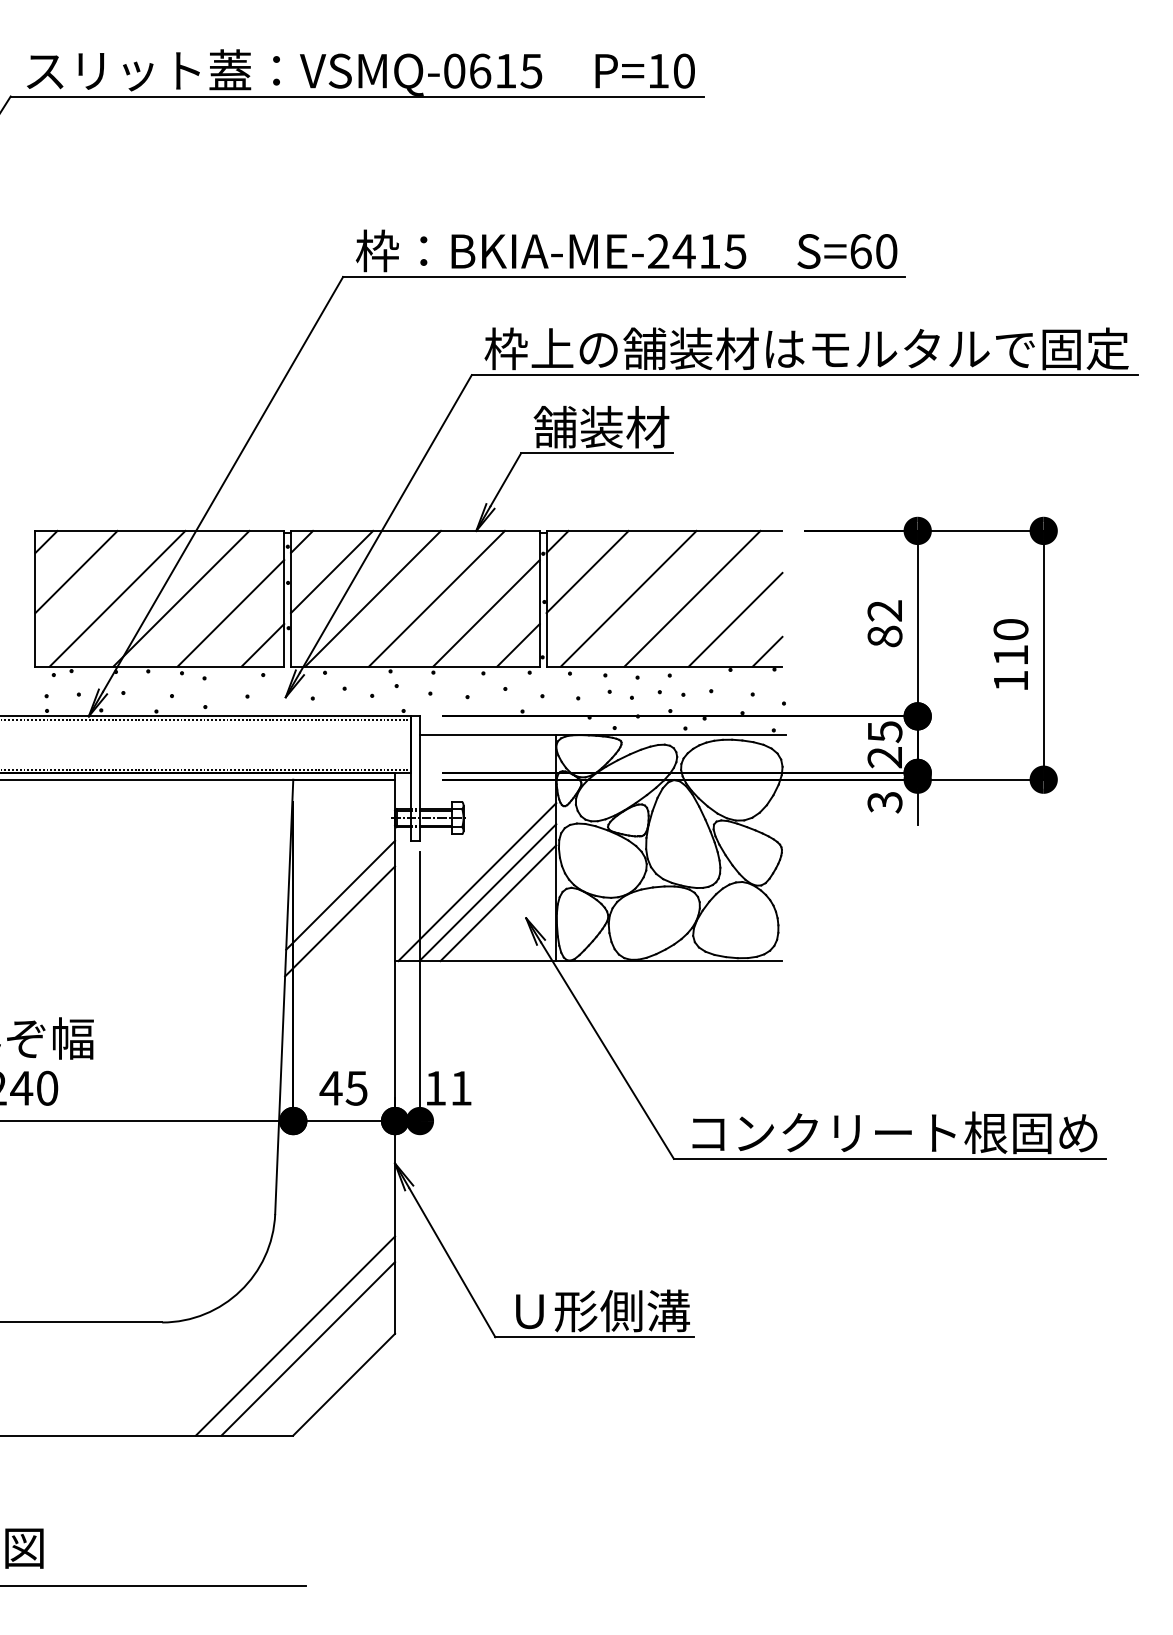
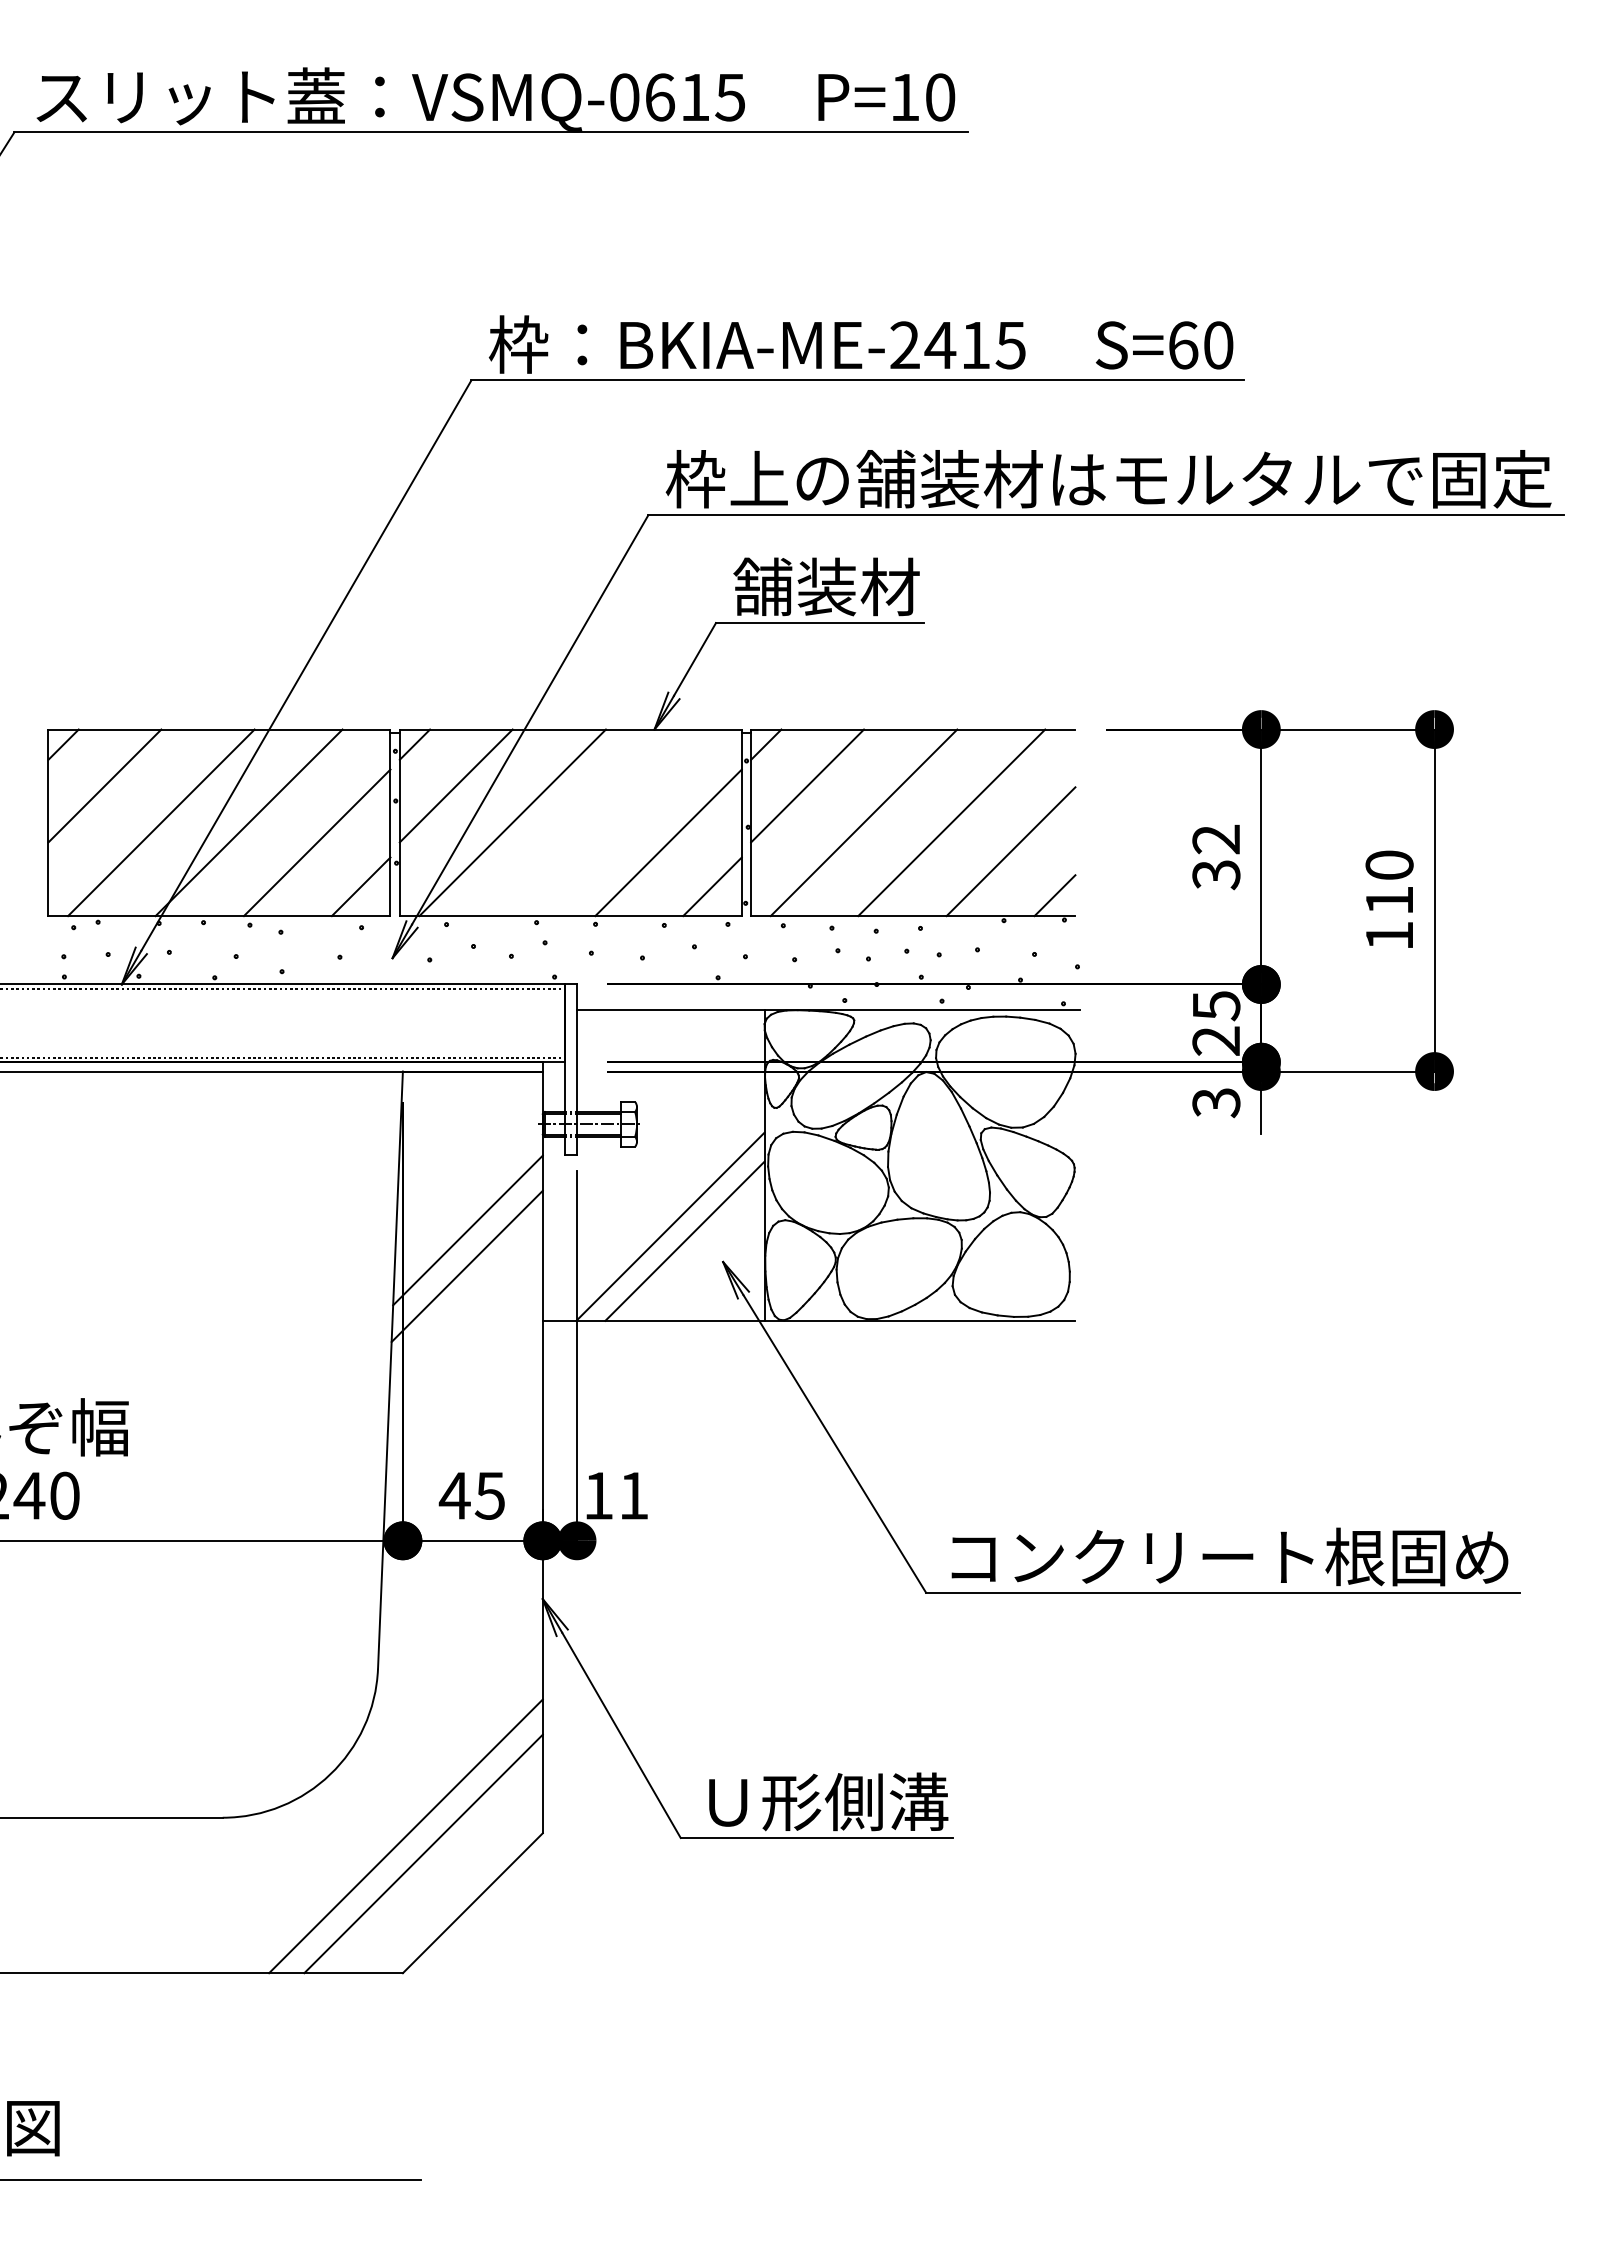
line: (436, 598) -> (599, 822), removed
text: (885, 637) -> (1216, 875), 82 -> 32
line: (477, 881) -> (655, 1211), removed

